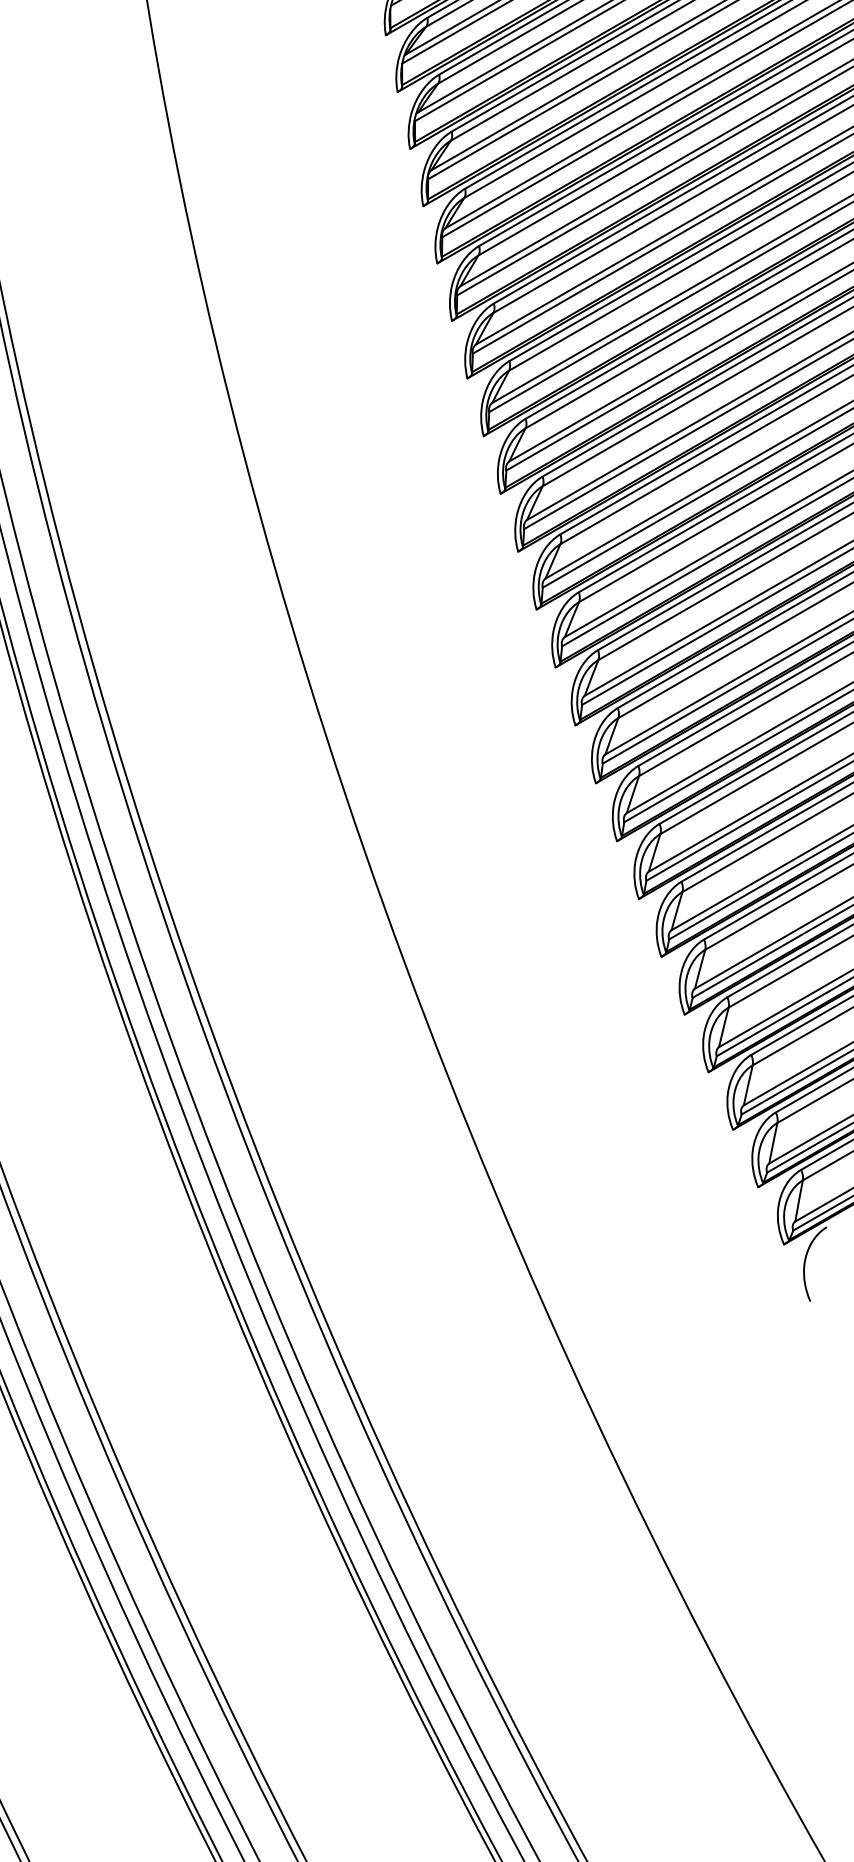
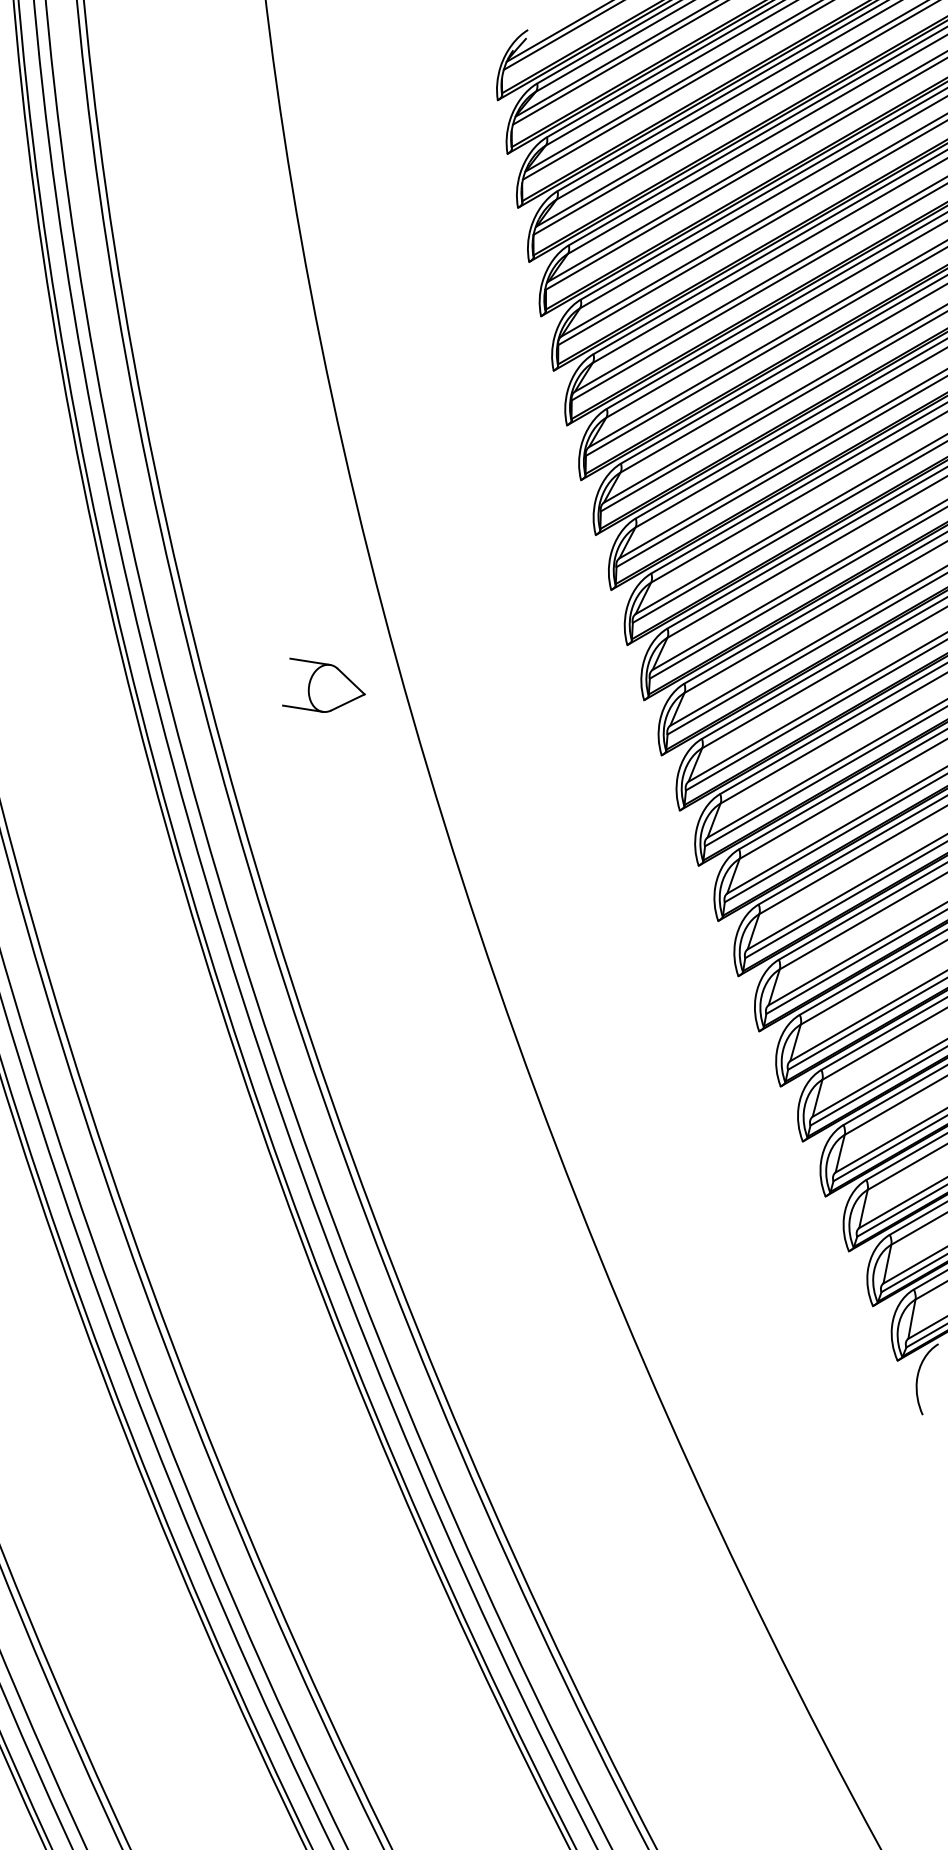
part: (181, 535) -> (323, 684), added

